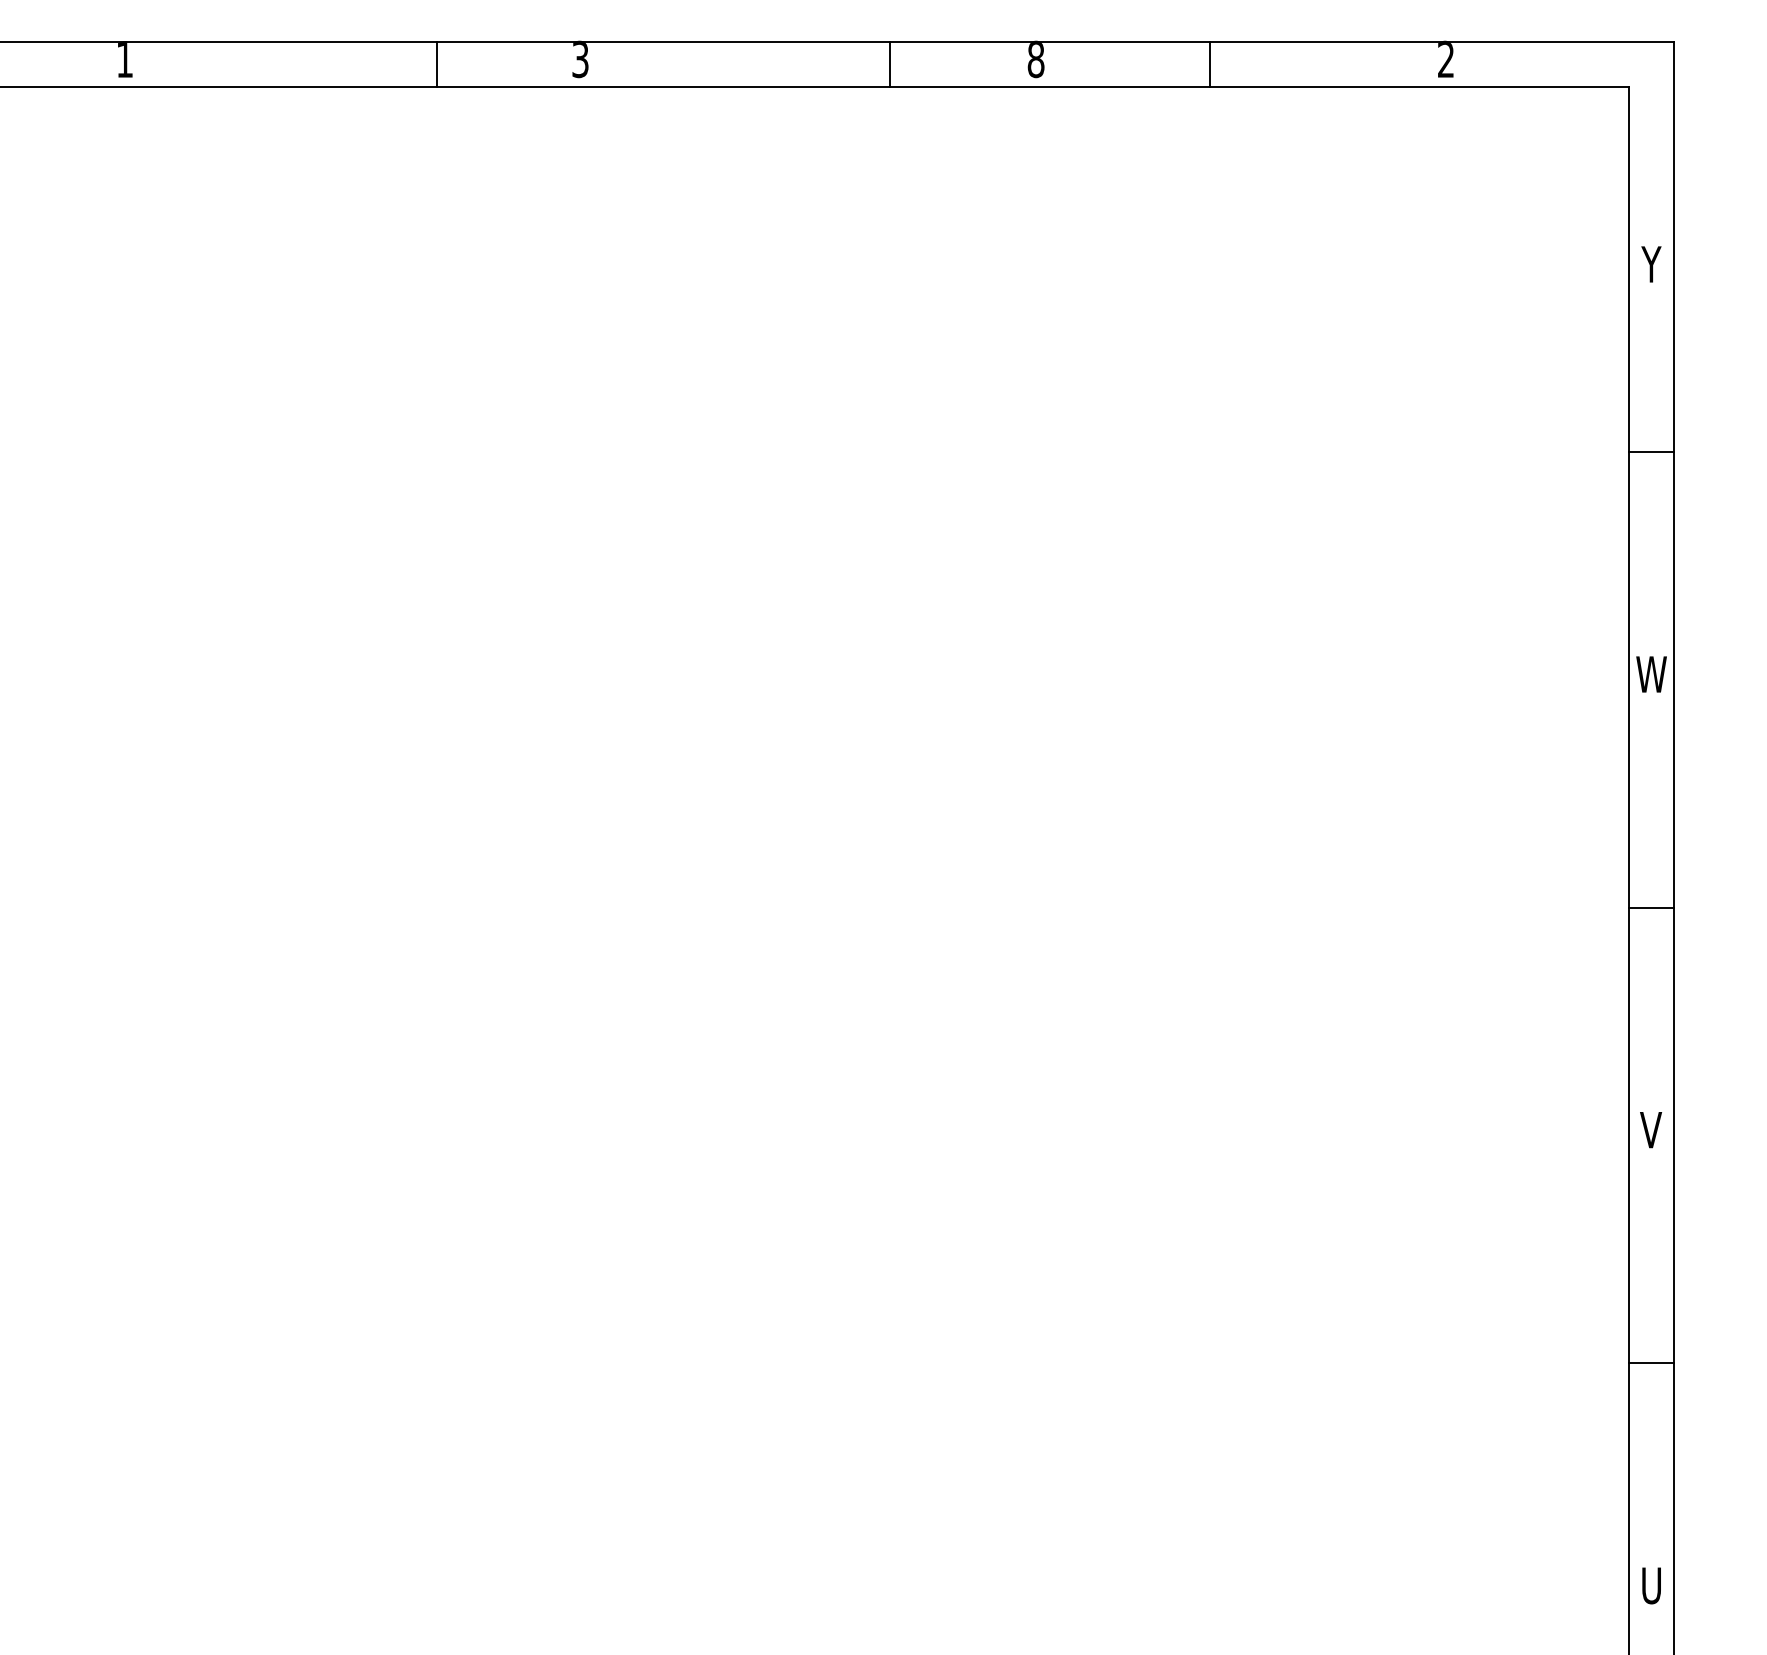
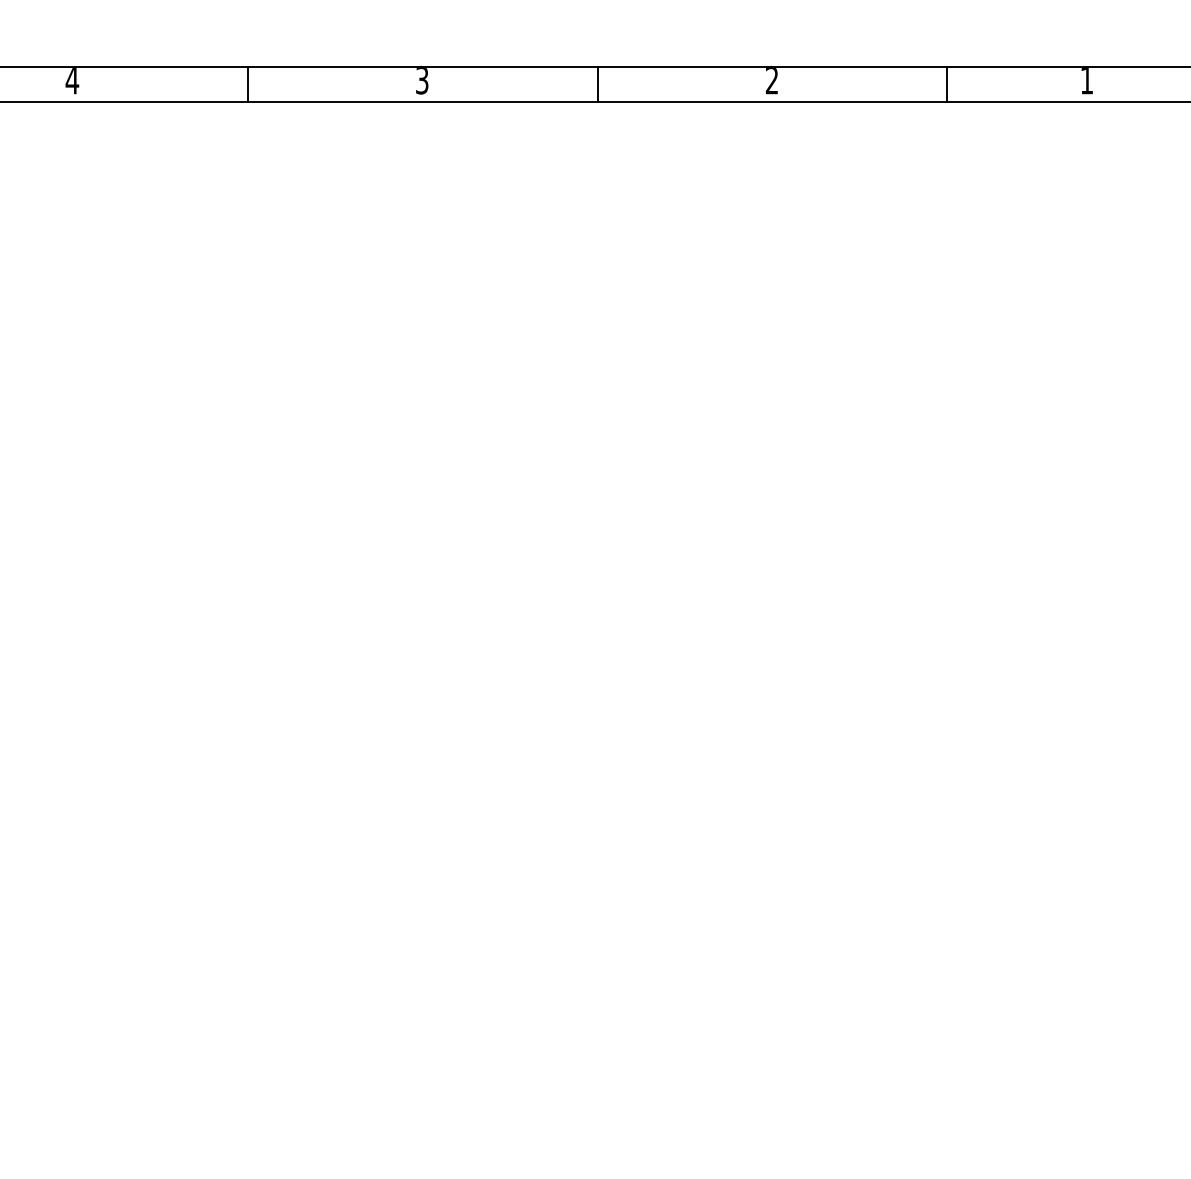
text: (1445, 58) -> (1086, 79), 2 -> 1
text: (1035, 59) -> (771, 80), 8 -> 2
text: (124, 60) -> (72, 81), 1 -> 4
line: (437, 64) -> (247, 84), moved
line: (889, 64) -> (597, 84), moved
line: (1210, 64) -> (947, 84), moved

